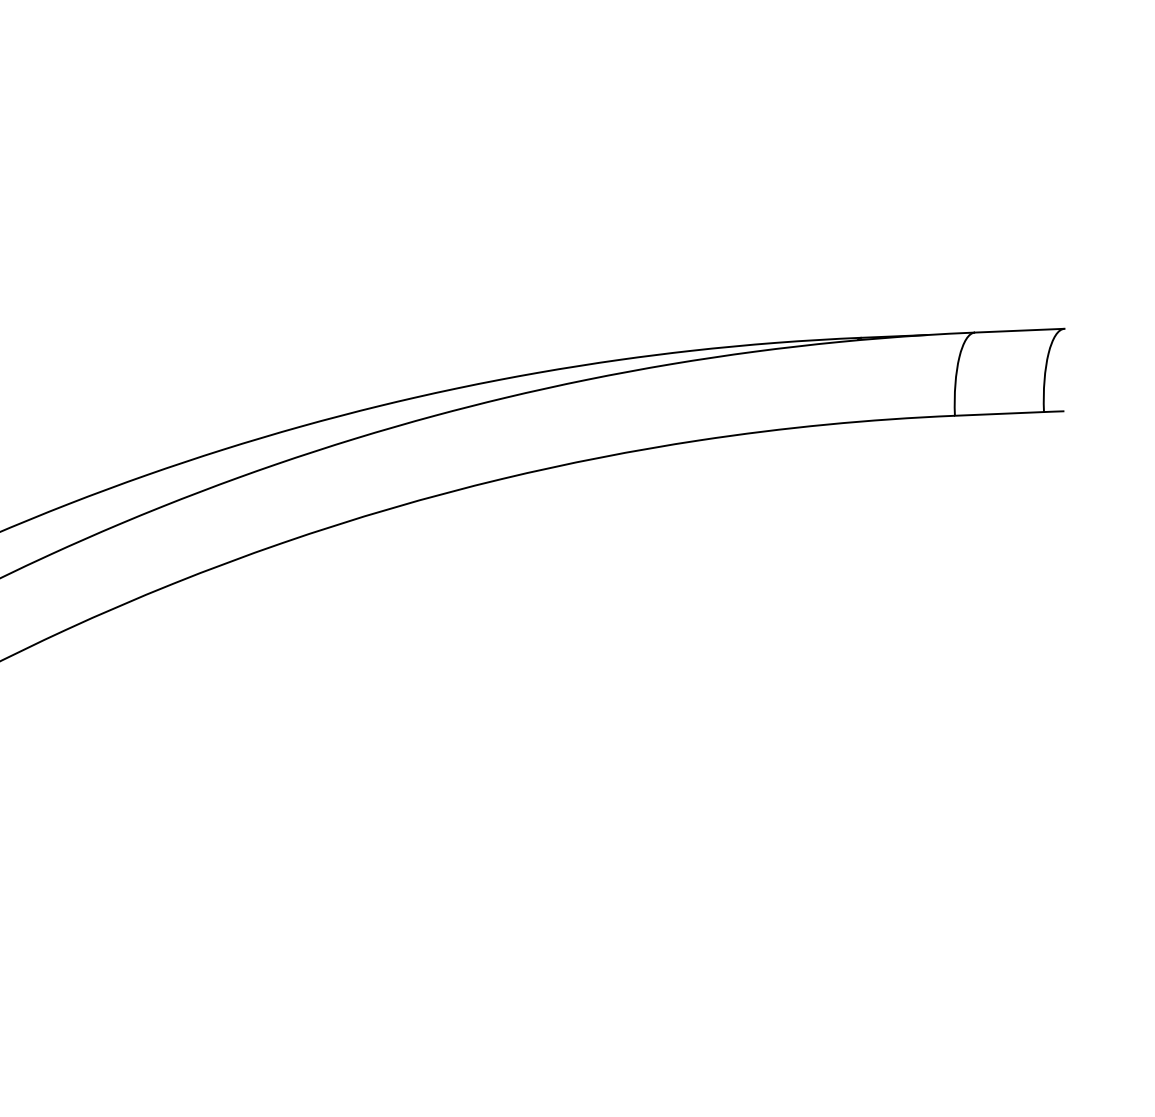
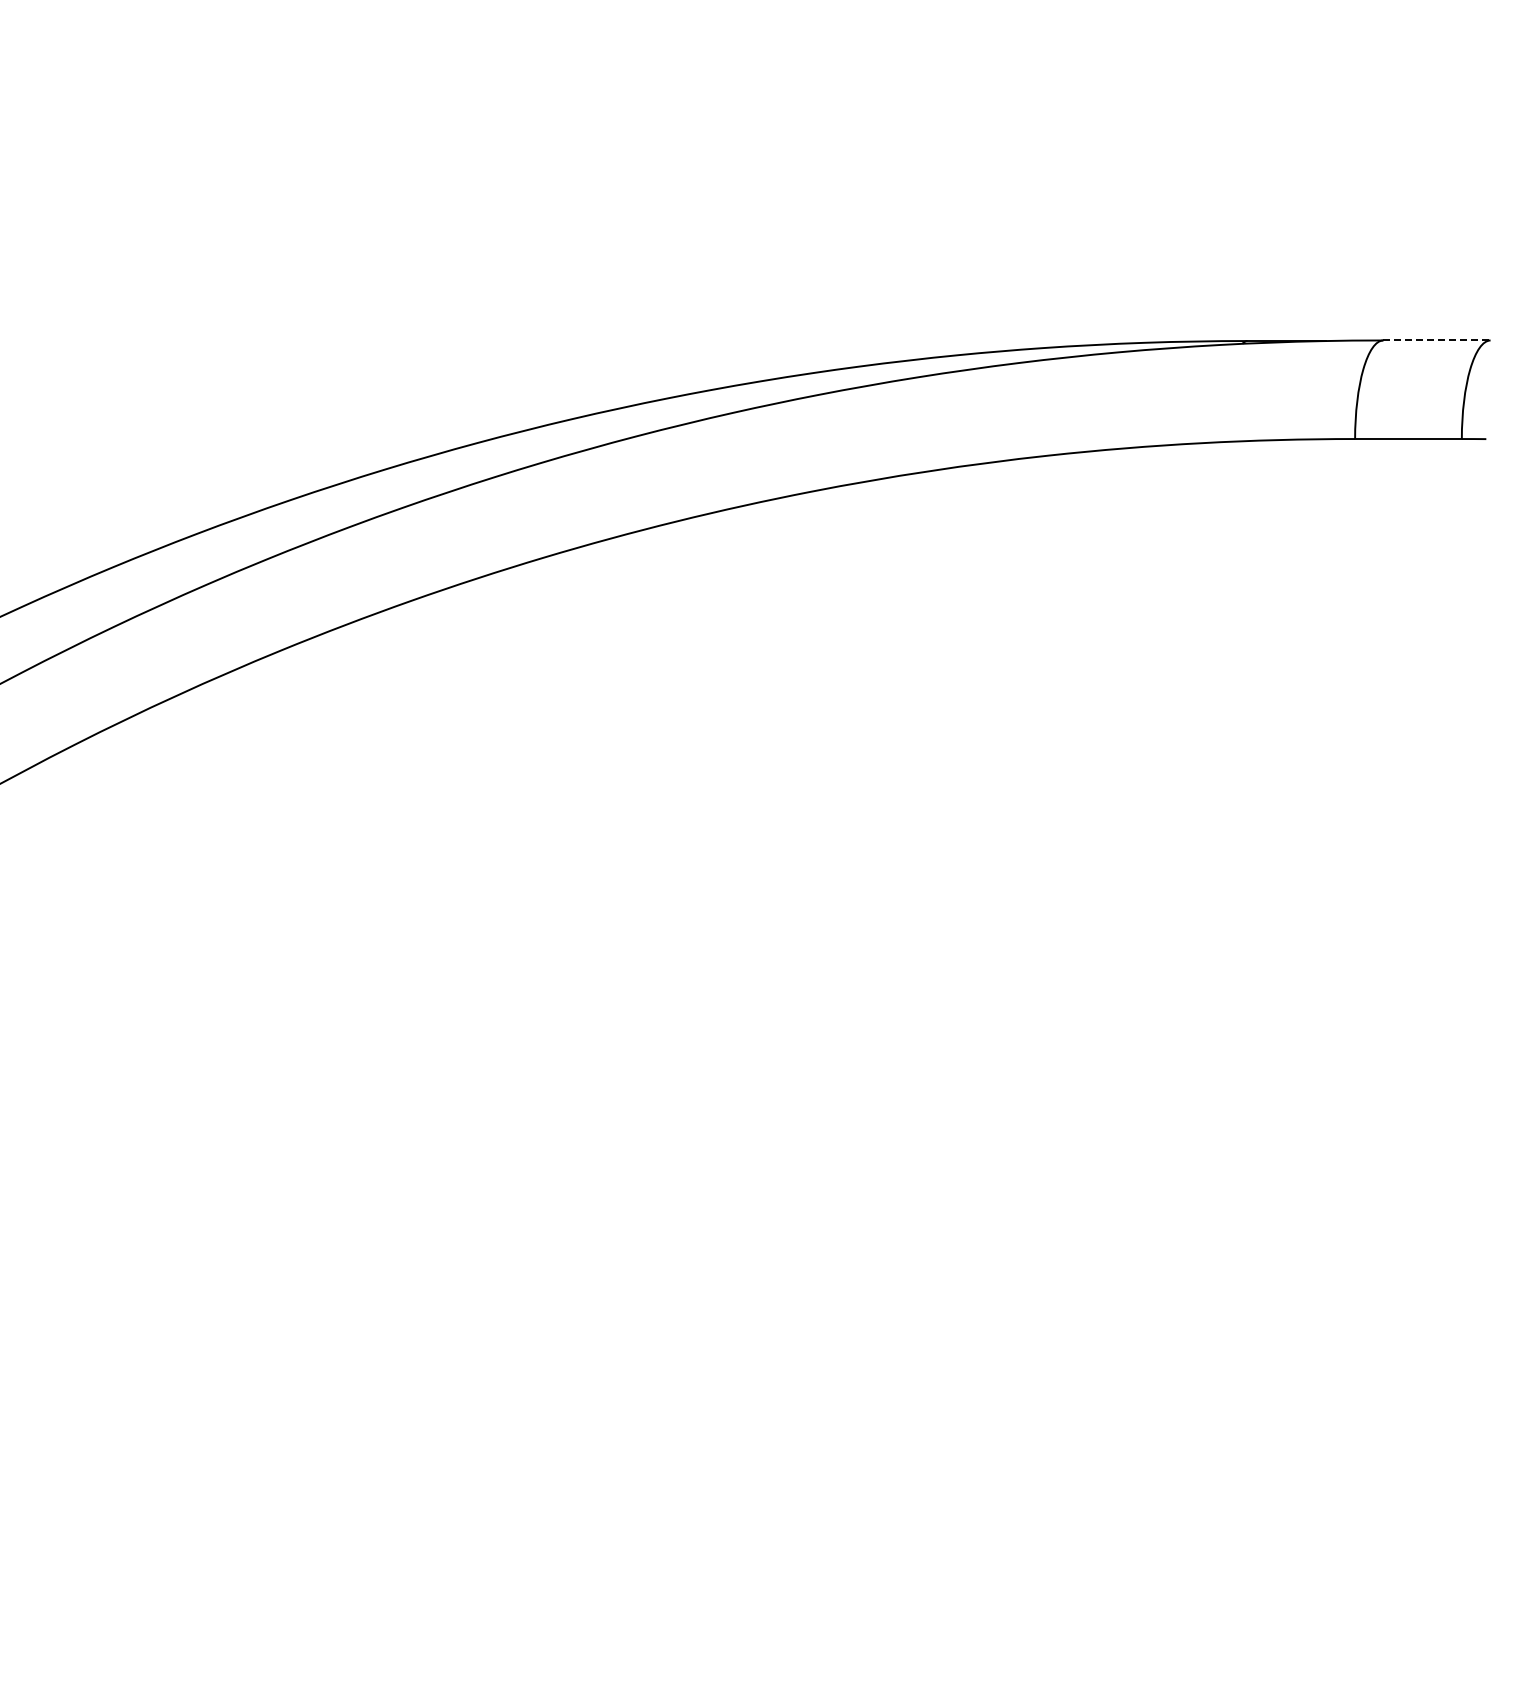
line: (1019, 330) -> (1436, 340), solid -> dashed

